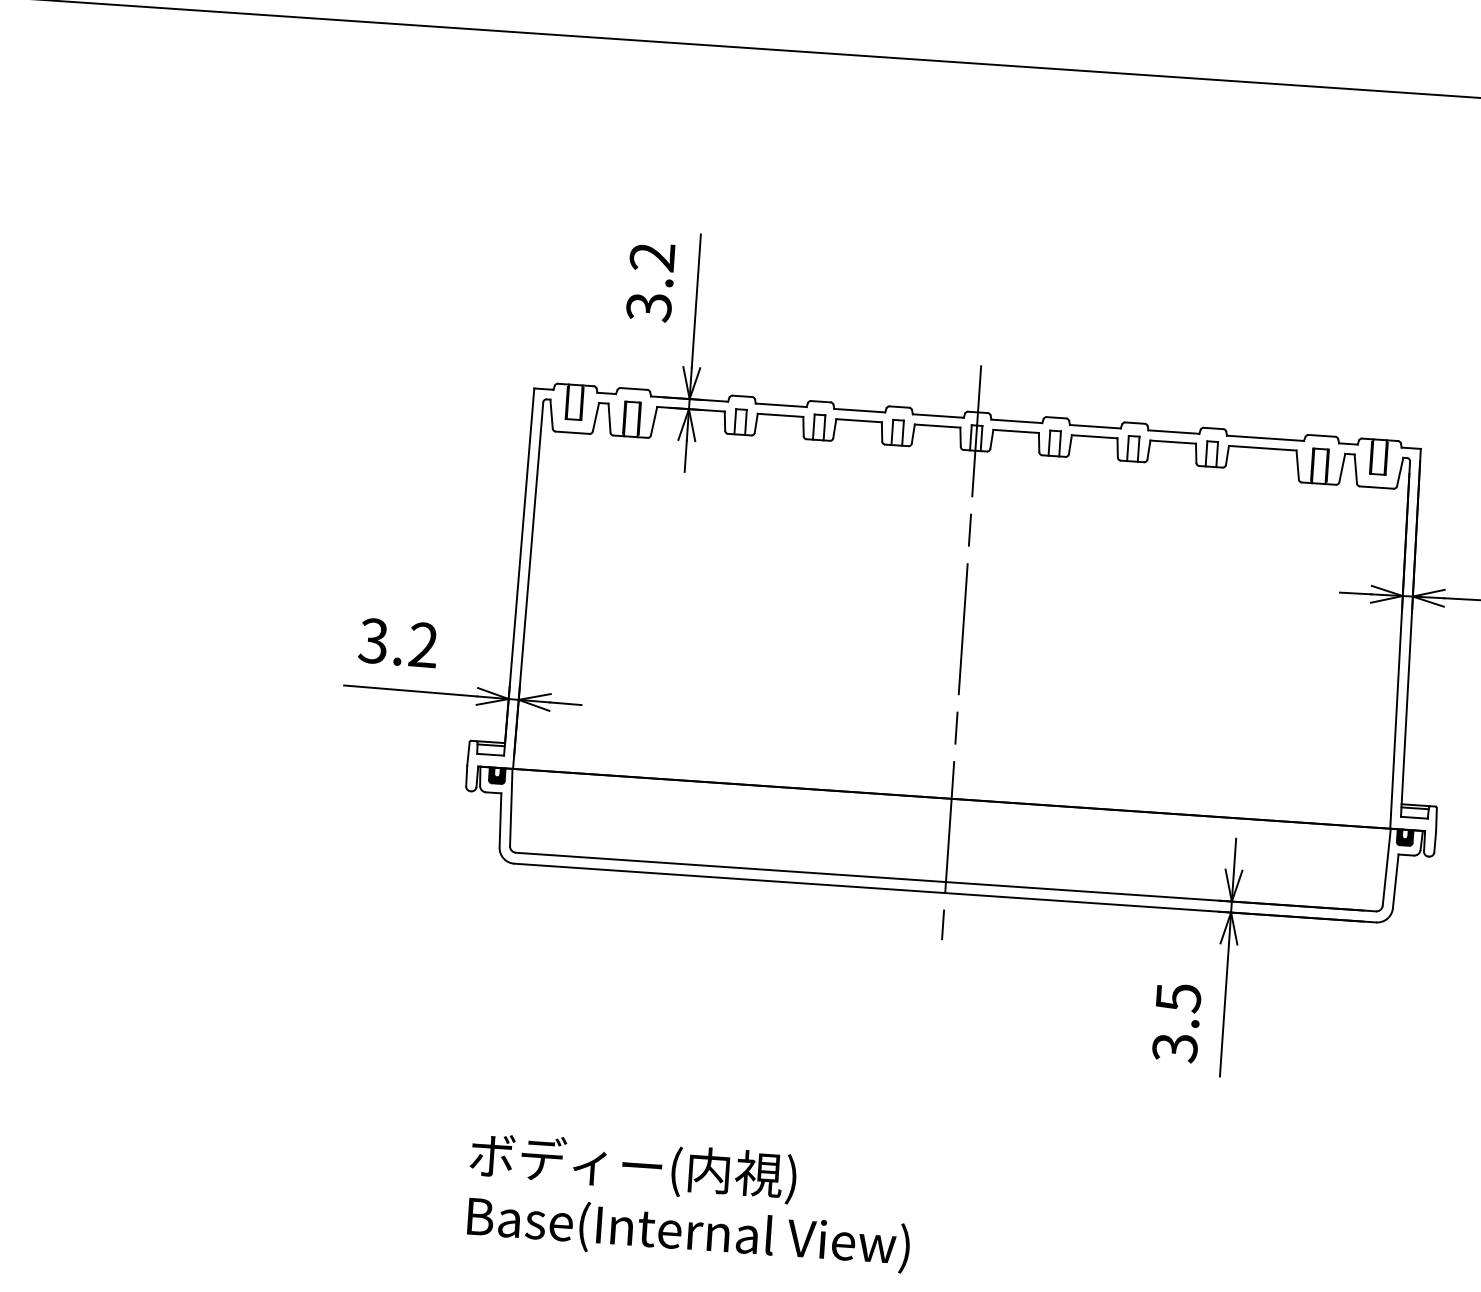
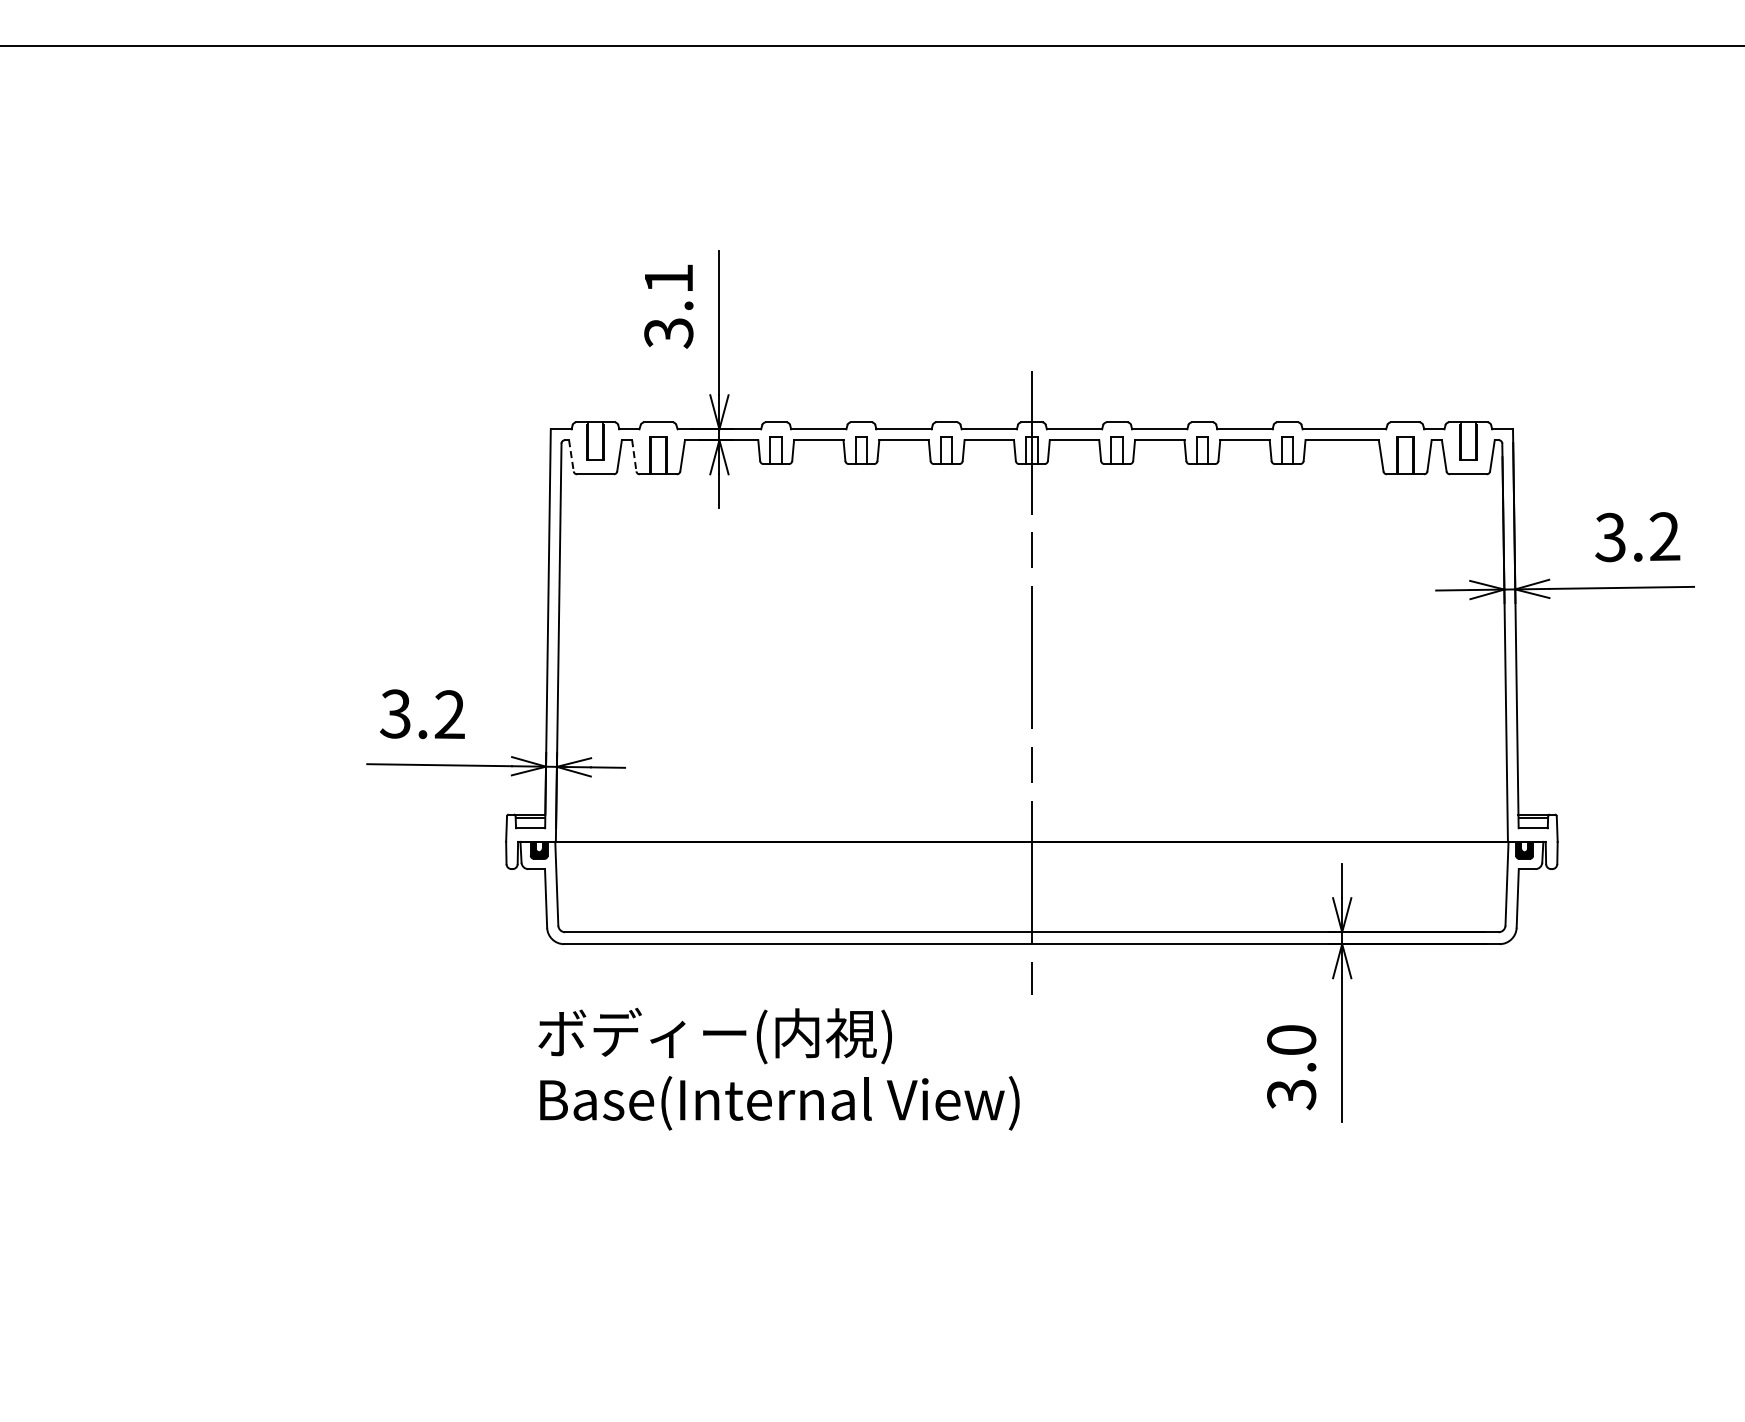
text: (652, 256) -> (668, 278), 3.2 -> 3.1
line: (551, 413) -> (571, 455), solid -> dashed
line: (609, 417) -> (634, 455), solid -> dashed
text: (1178, 998) -> (1291, 1040), 3.5 -> 3.0
text: (689, 1201) -> (778, 1068), moved

